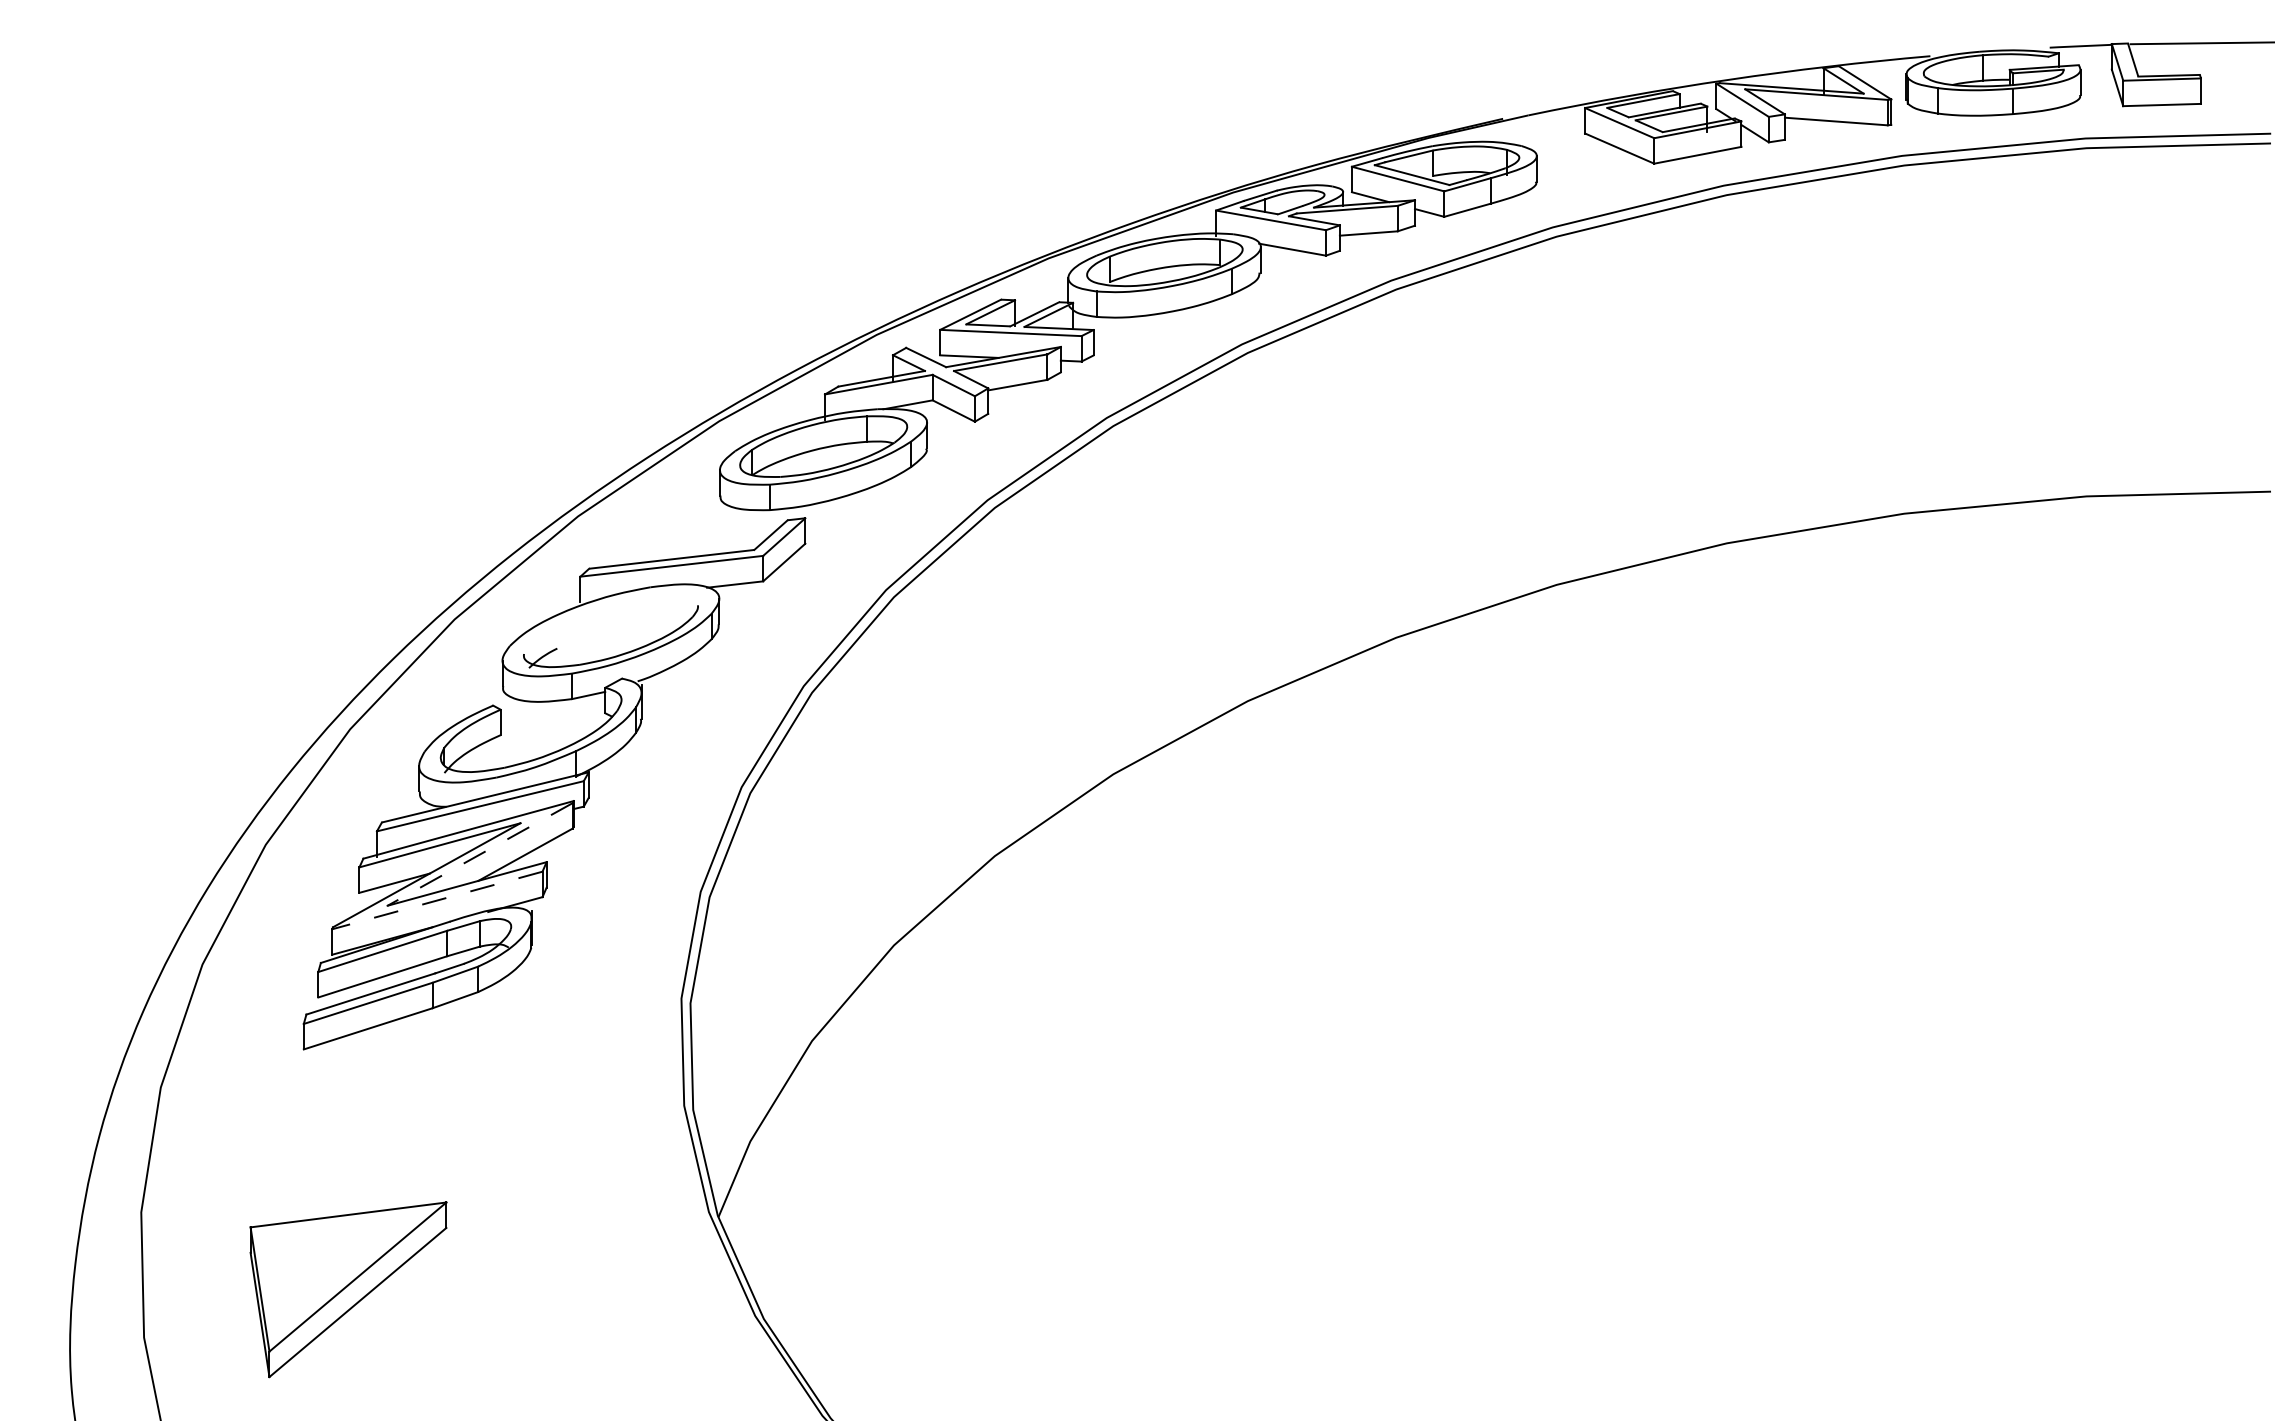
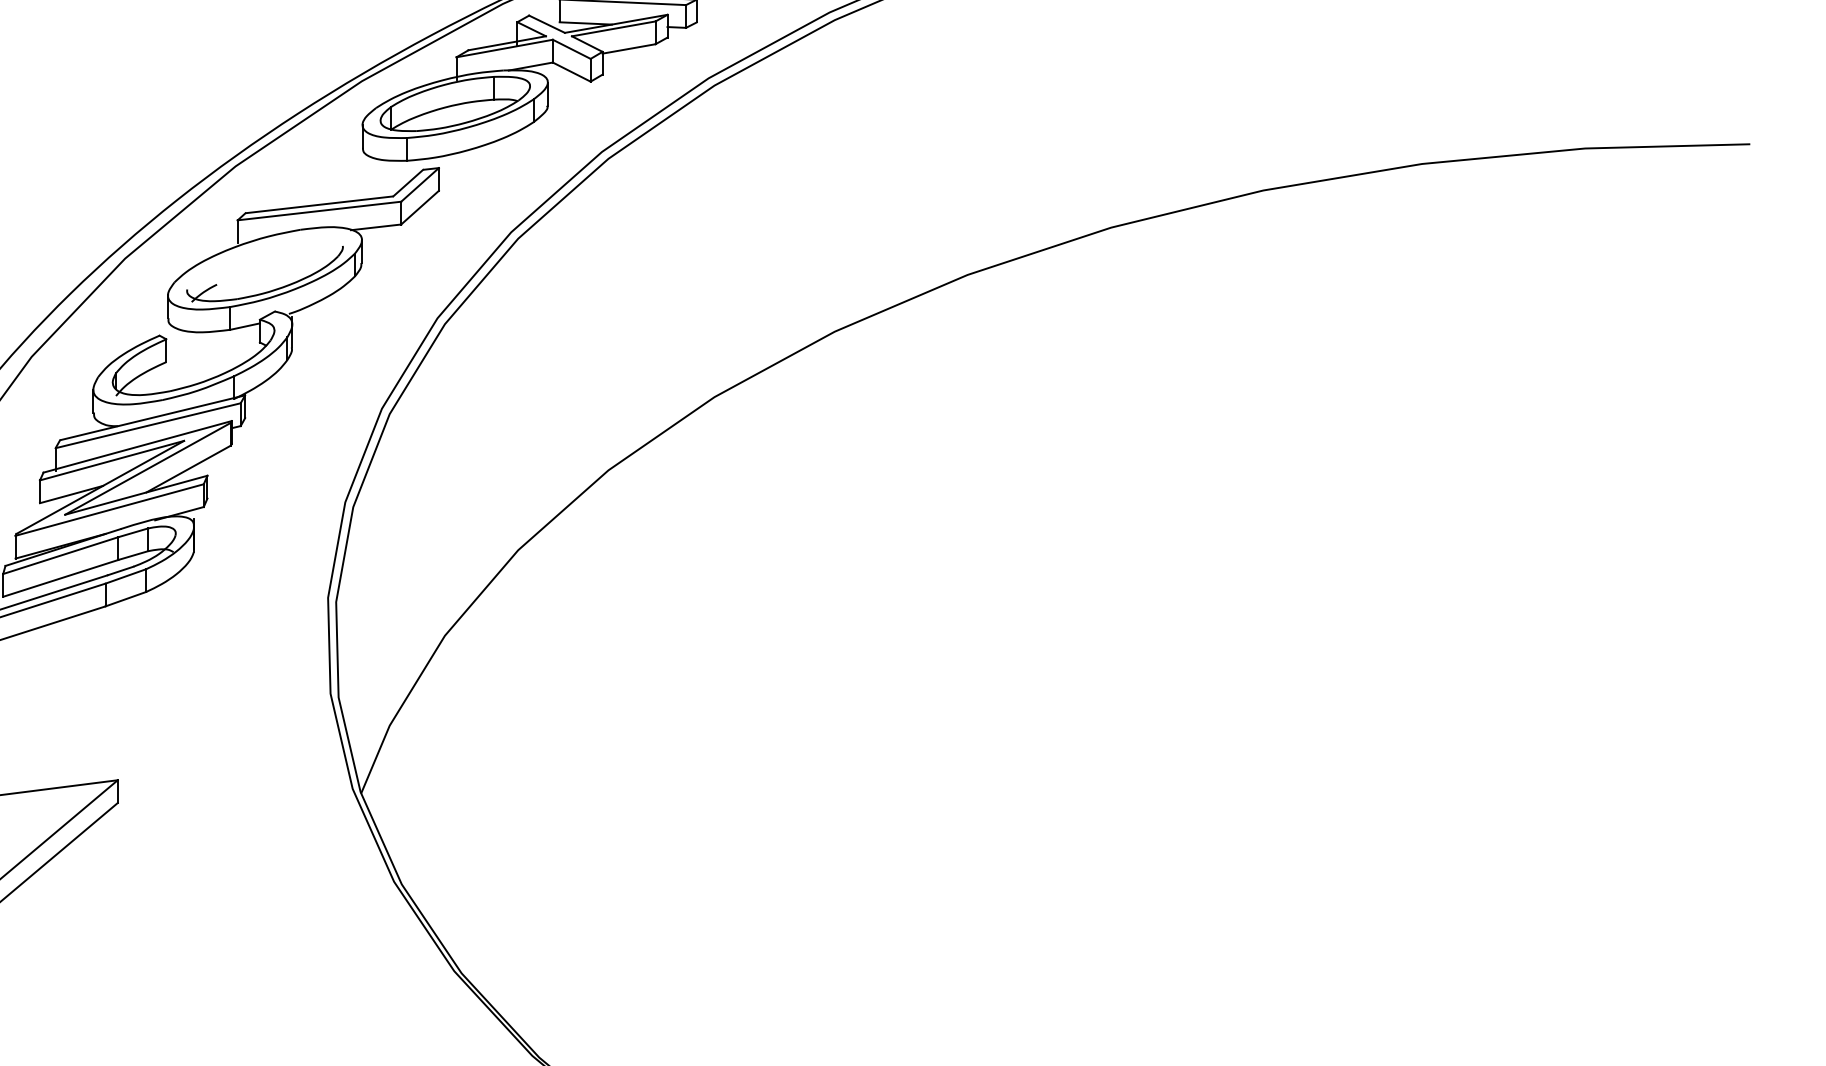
line: (480, 854) -> (148, 468), dashed -> solid
line: (436, 900) -> (108, 510), dashed -> solid

